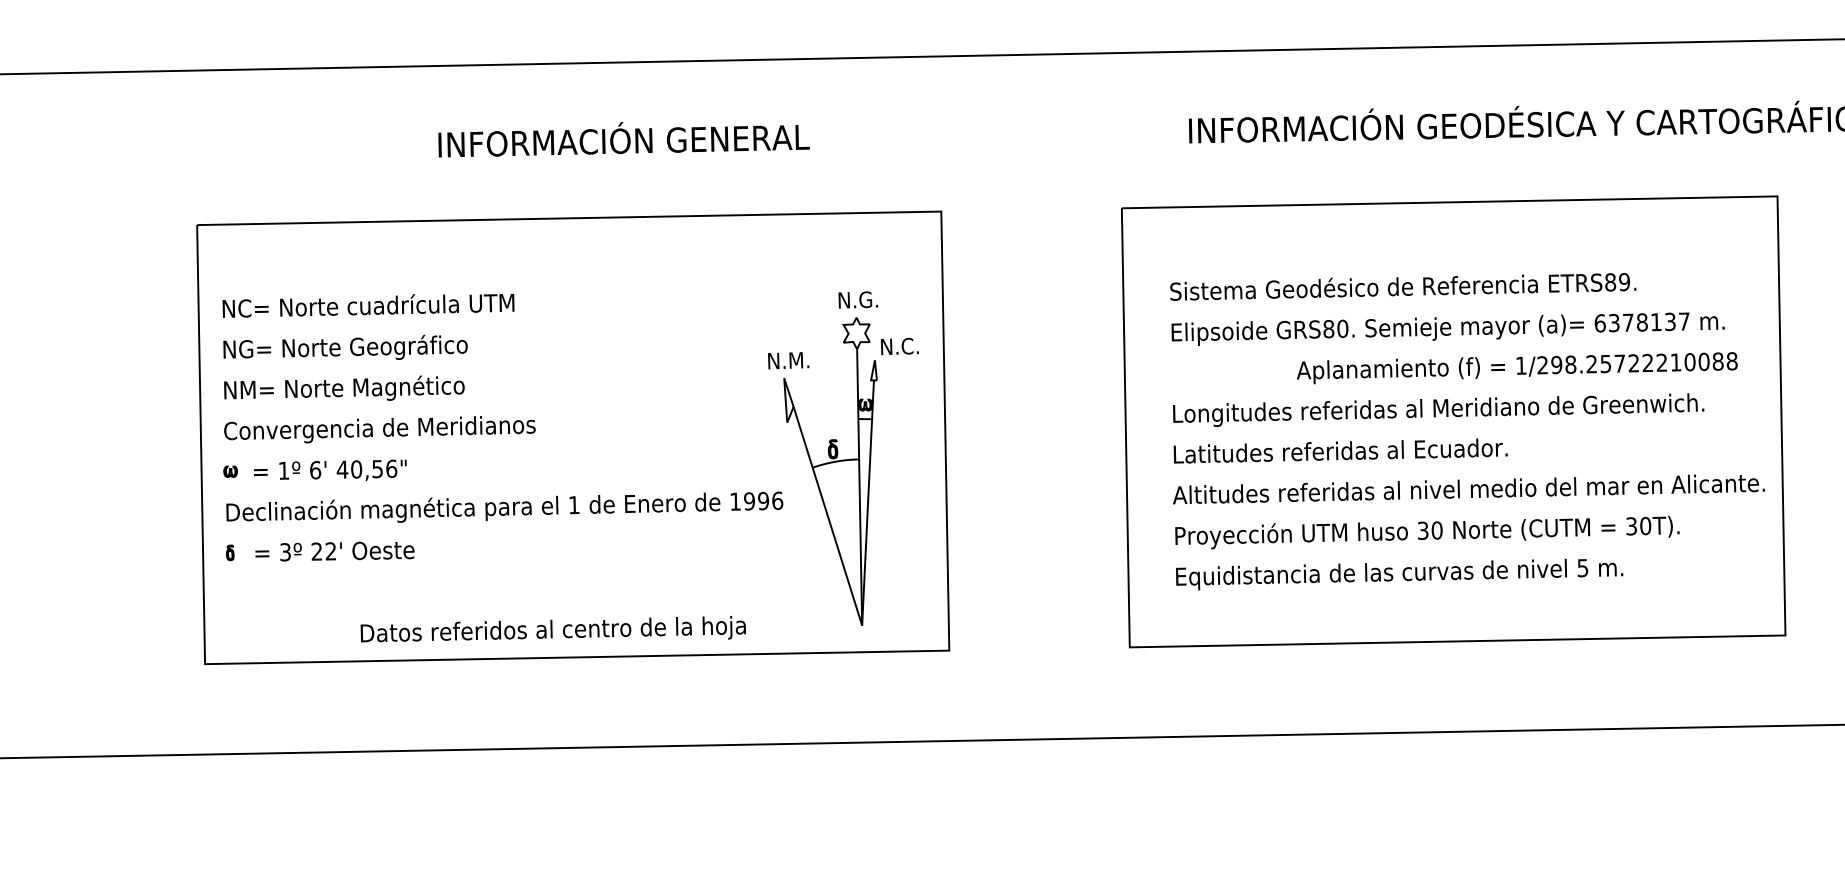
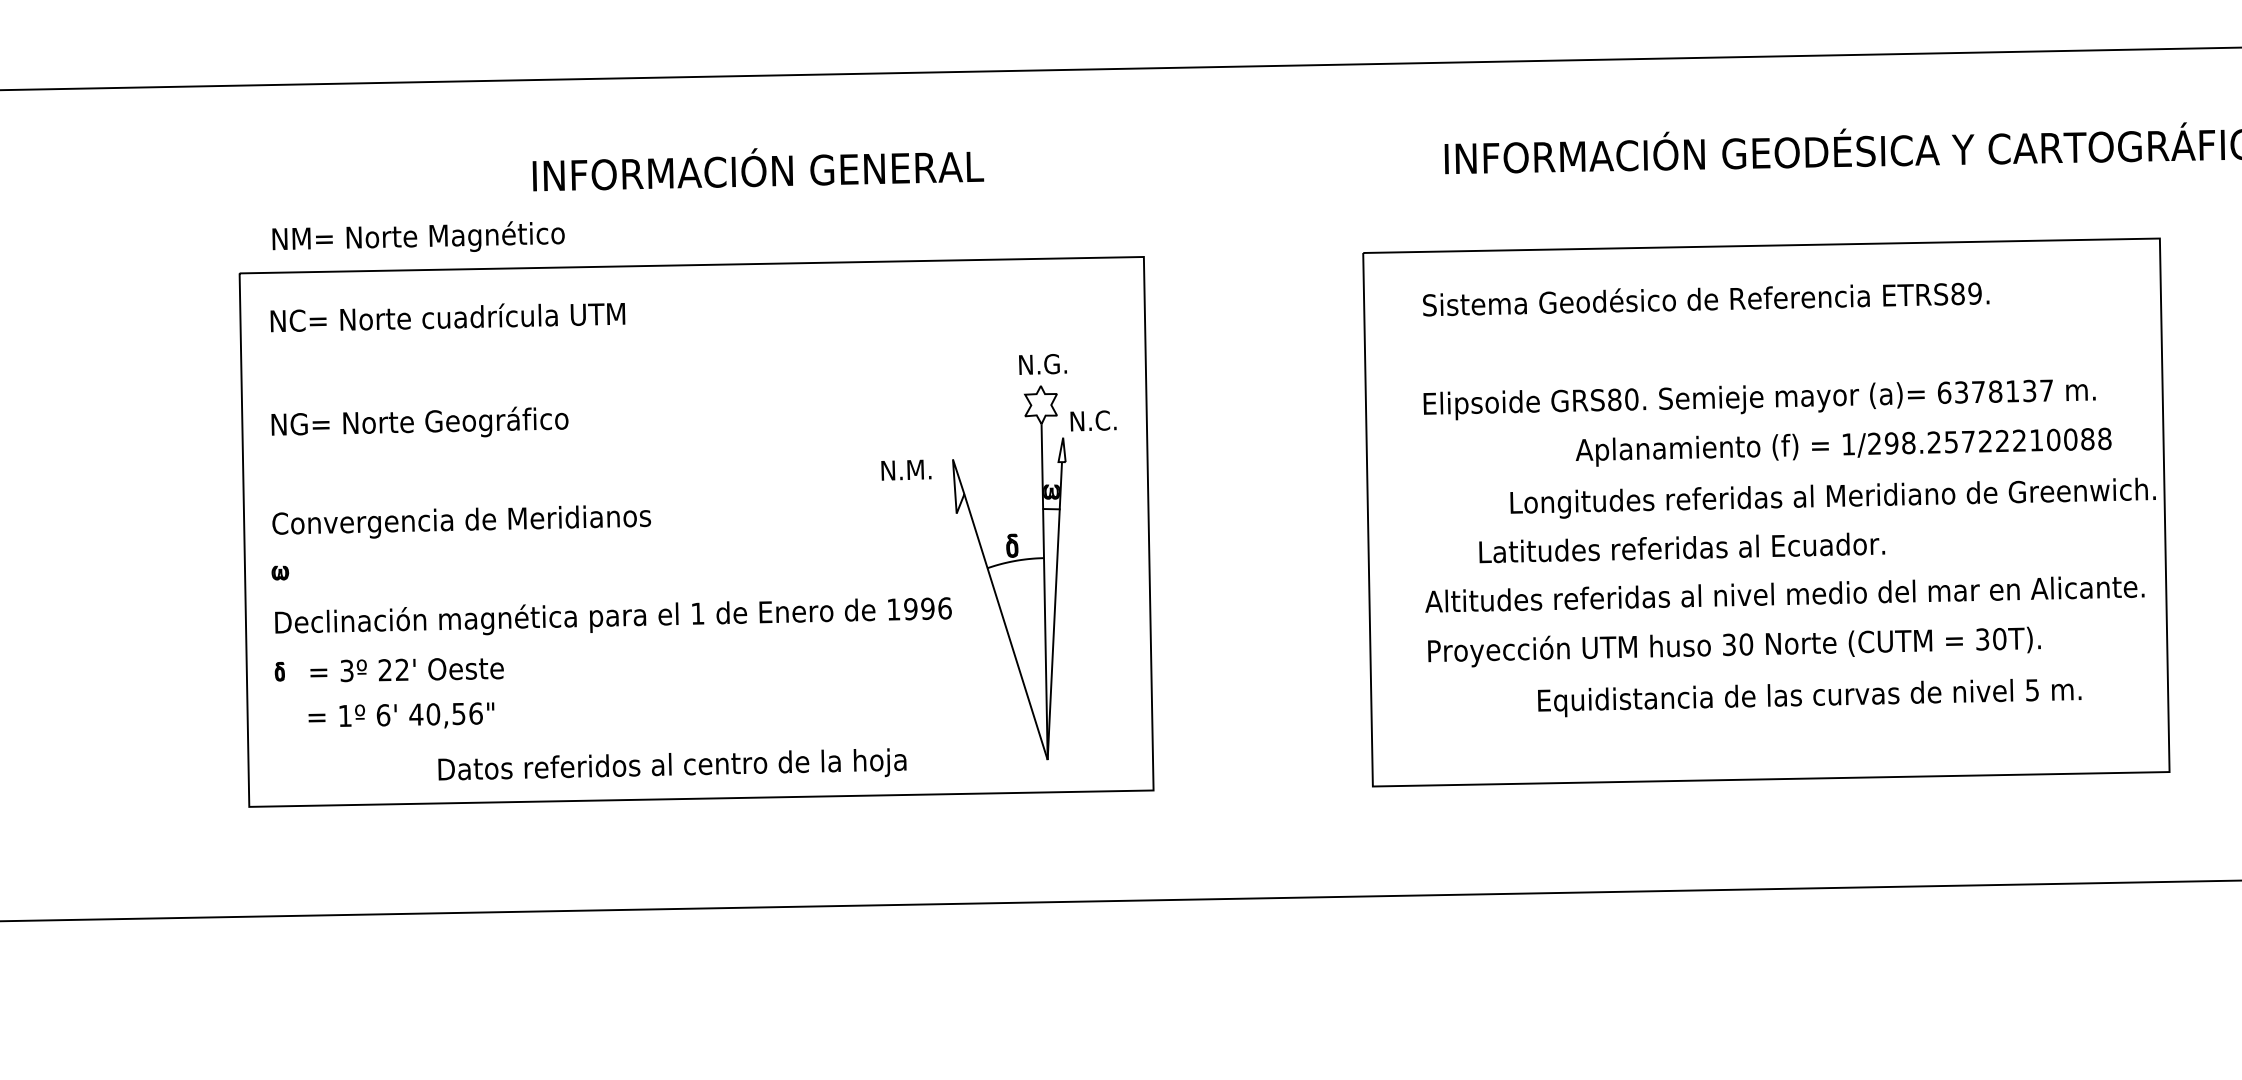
text: (1403, 286) -> (1706, 299), moved
text: (368, 305) -> (447, 317), moved
text: (788, 360) -> (906, 469), moved
text: (344, 388) -> (418, 236), moved
text: (1438, 409) -> (1832, 497), moved
text: (1340, 450) -> (1682, 547), moved
text: (330, 470) -> (401, 715), moved
text: (1399, 574) -> (1809, 698), moved

